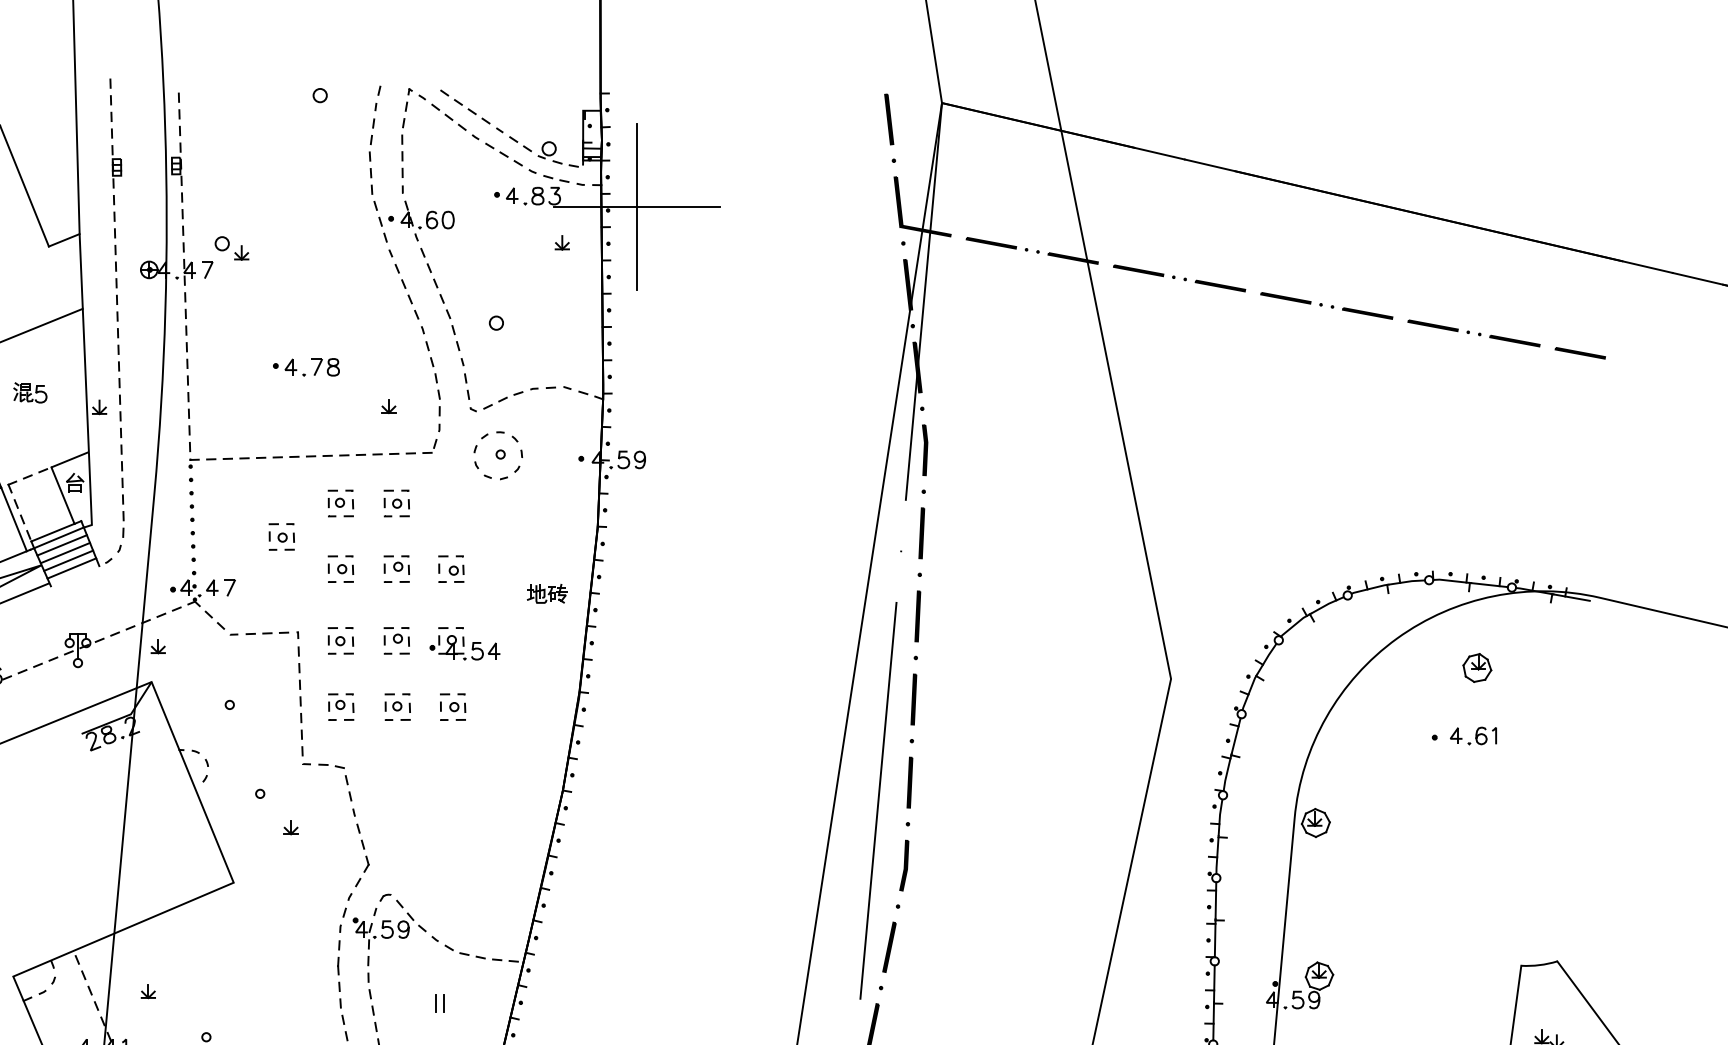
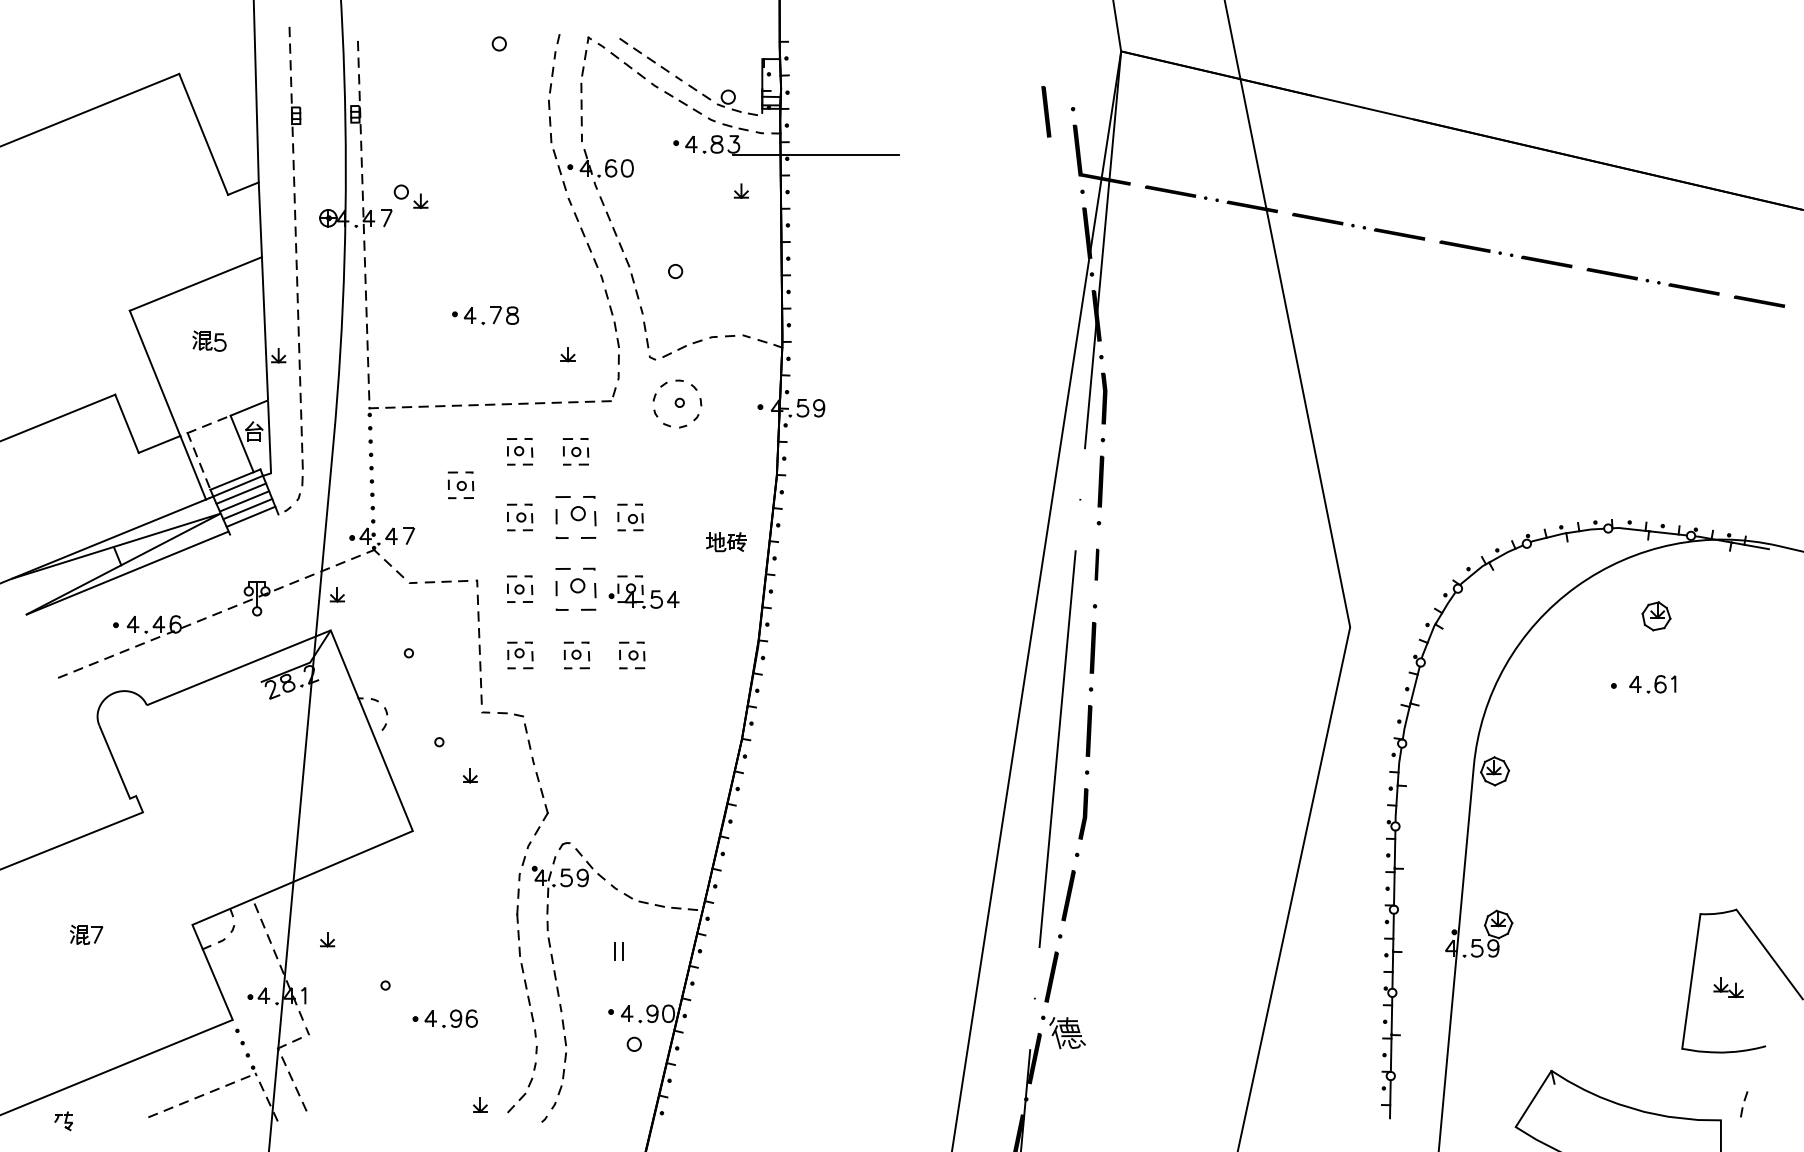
part: (889, 119) -> (1046, 111), moved
line: (636, 206) -> (815, 154), removed
part: (396, 569) -> (575, 517), size x1.6
part: (917, 616) -> (1096, 564), size x0.6
part: (396, 640) -> (575, 588), size x1.6

